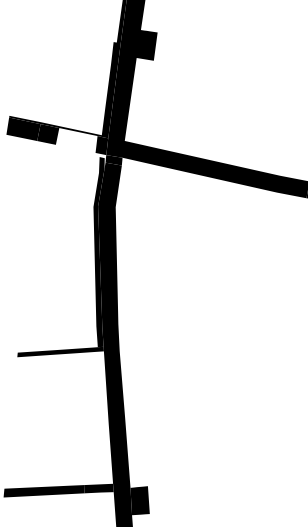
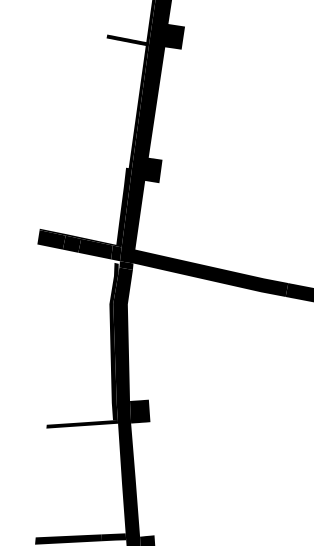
fill: (76, 139) -> (95, 248), added
fill: (131, 336) -> (140, 411), added

